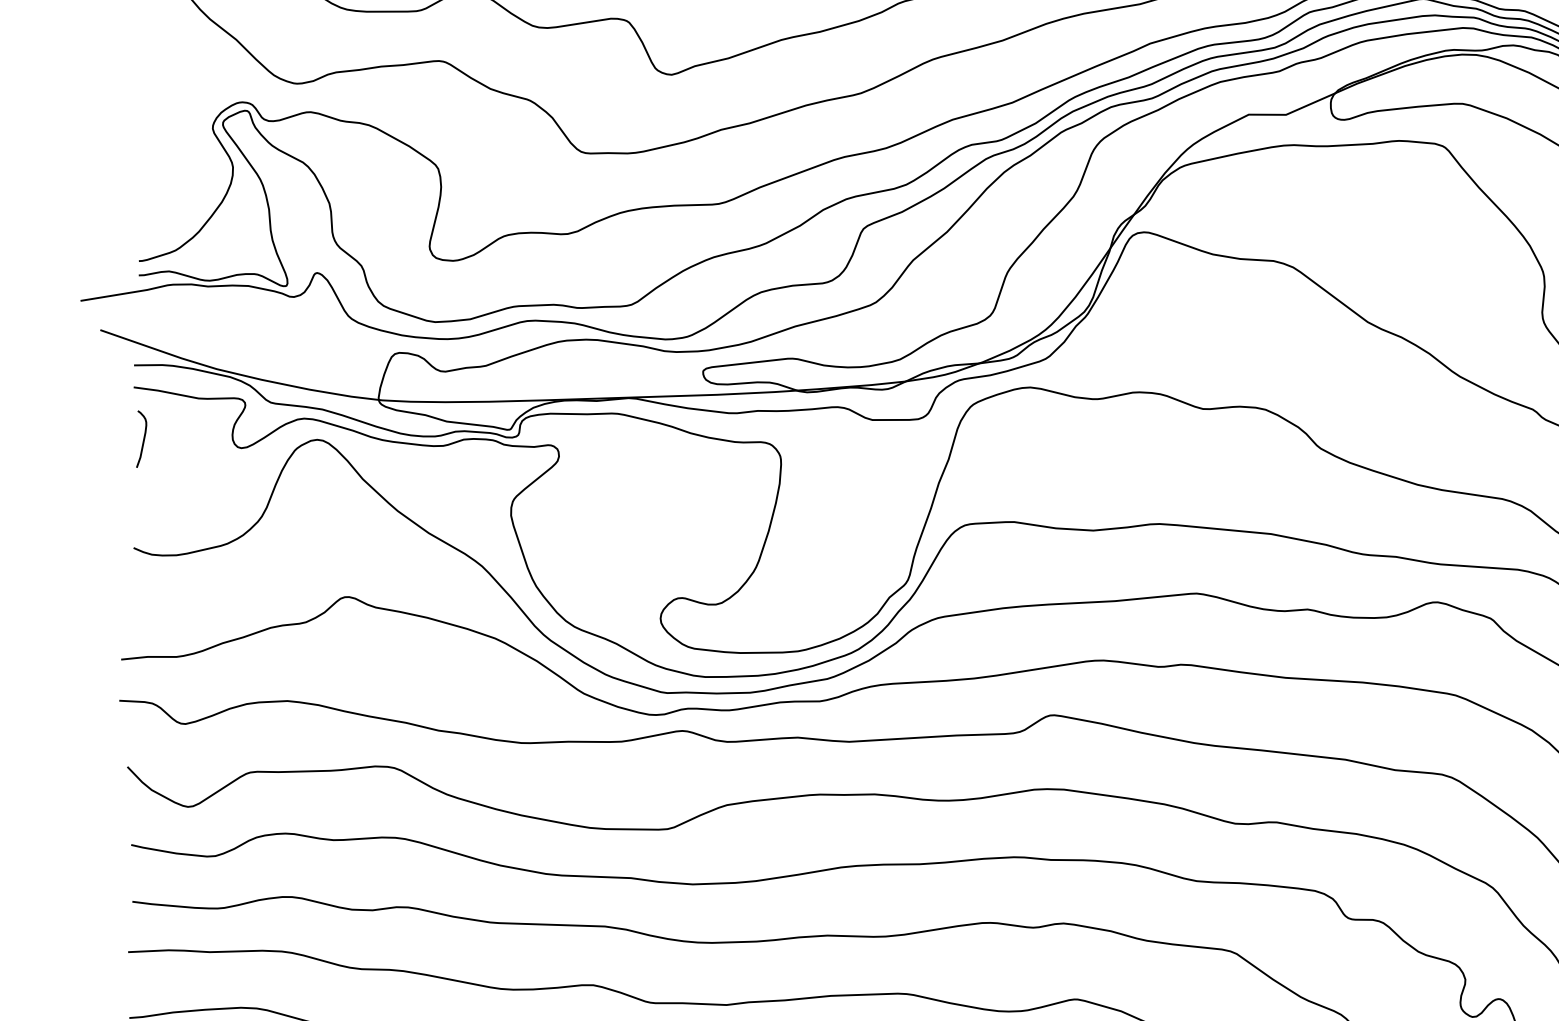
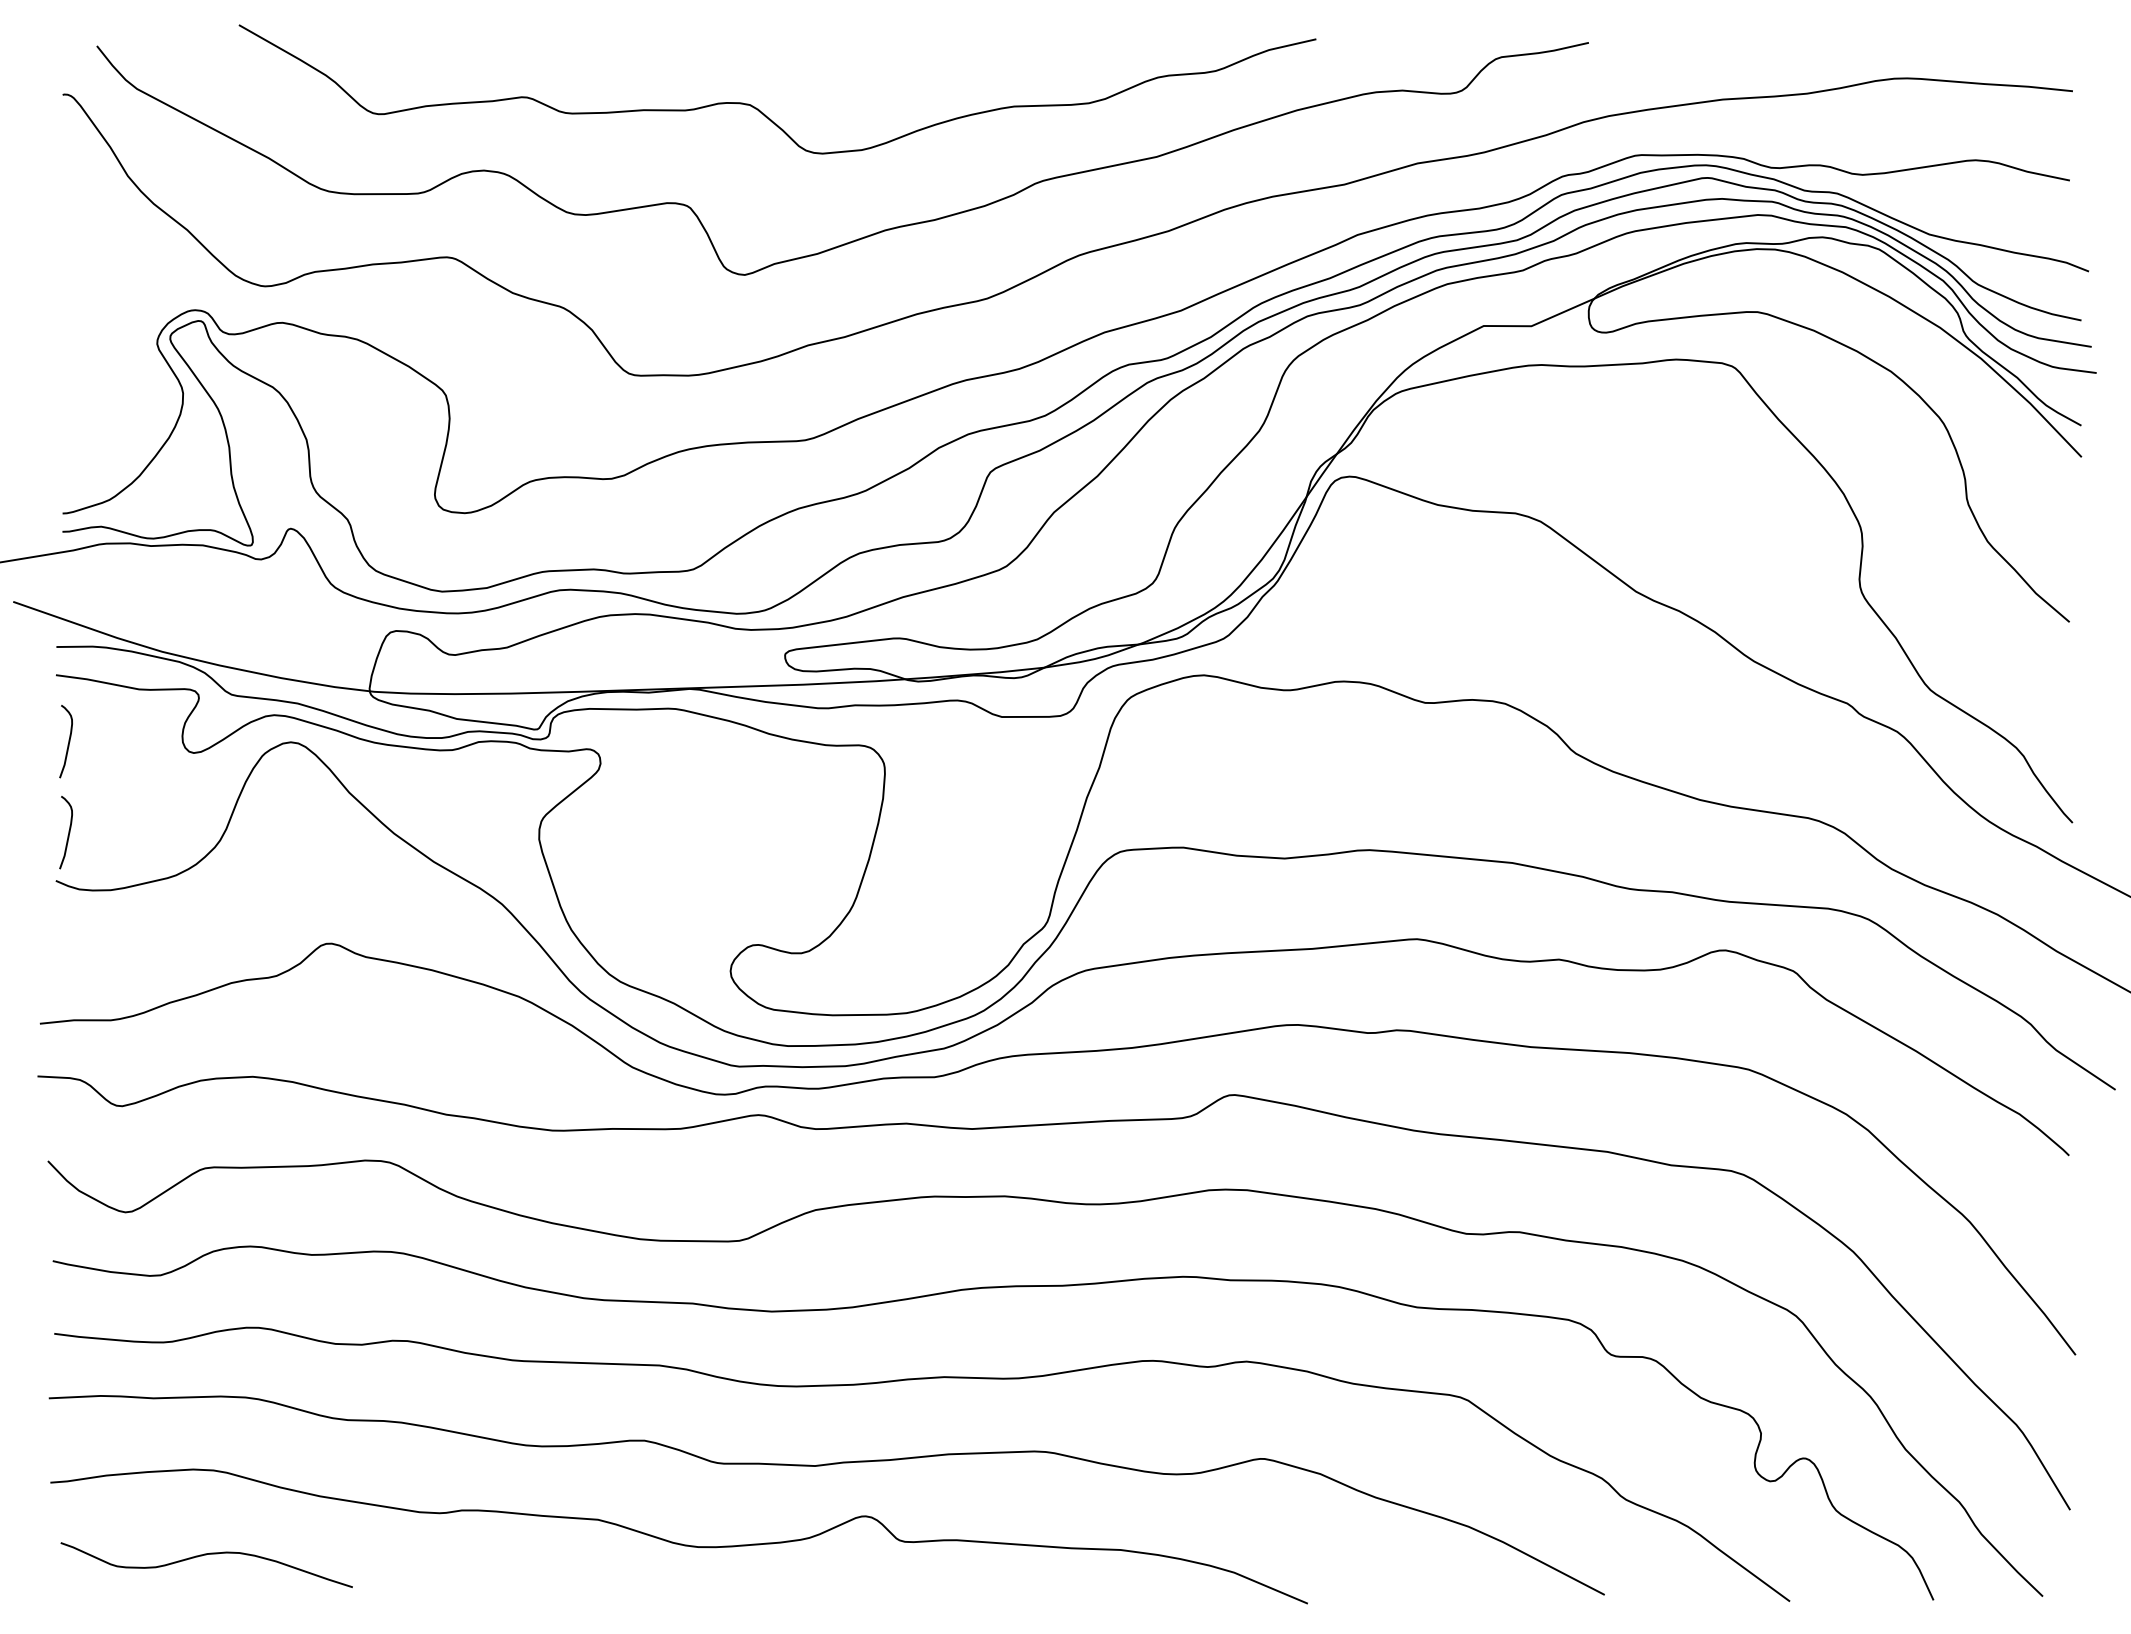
curve: (143, 510) -> (68, 832), added

